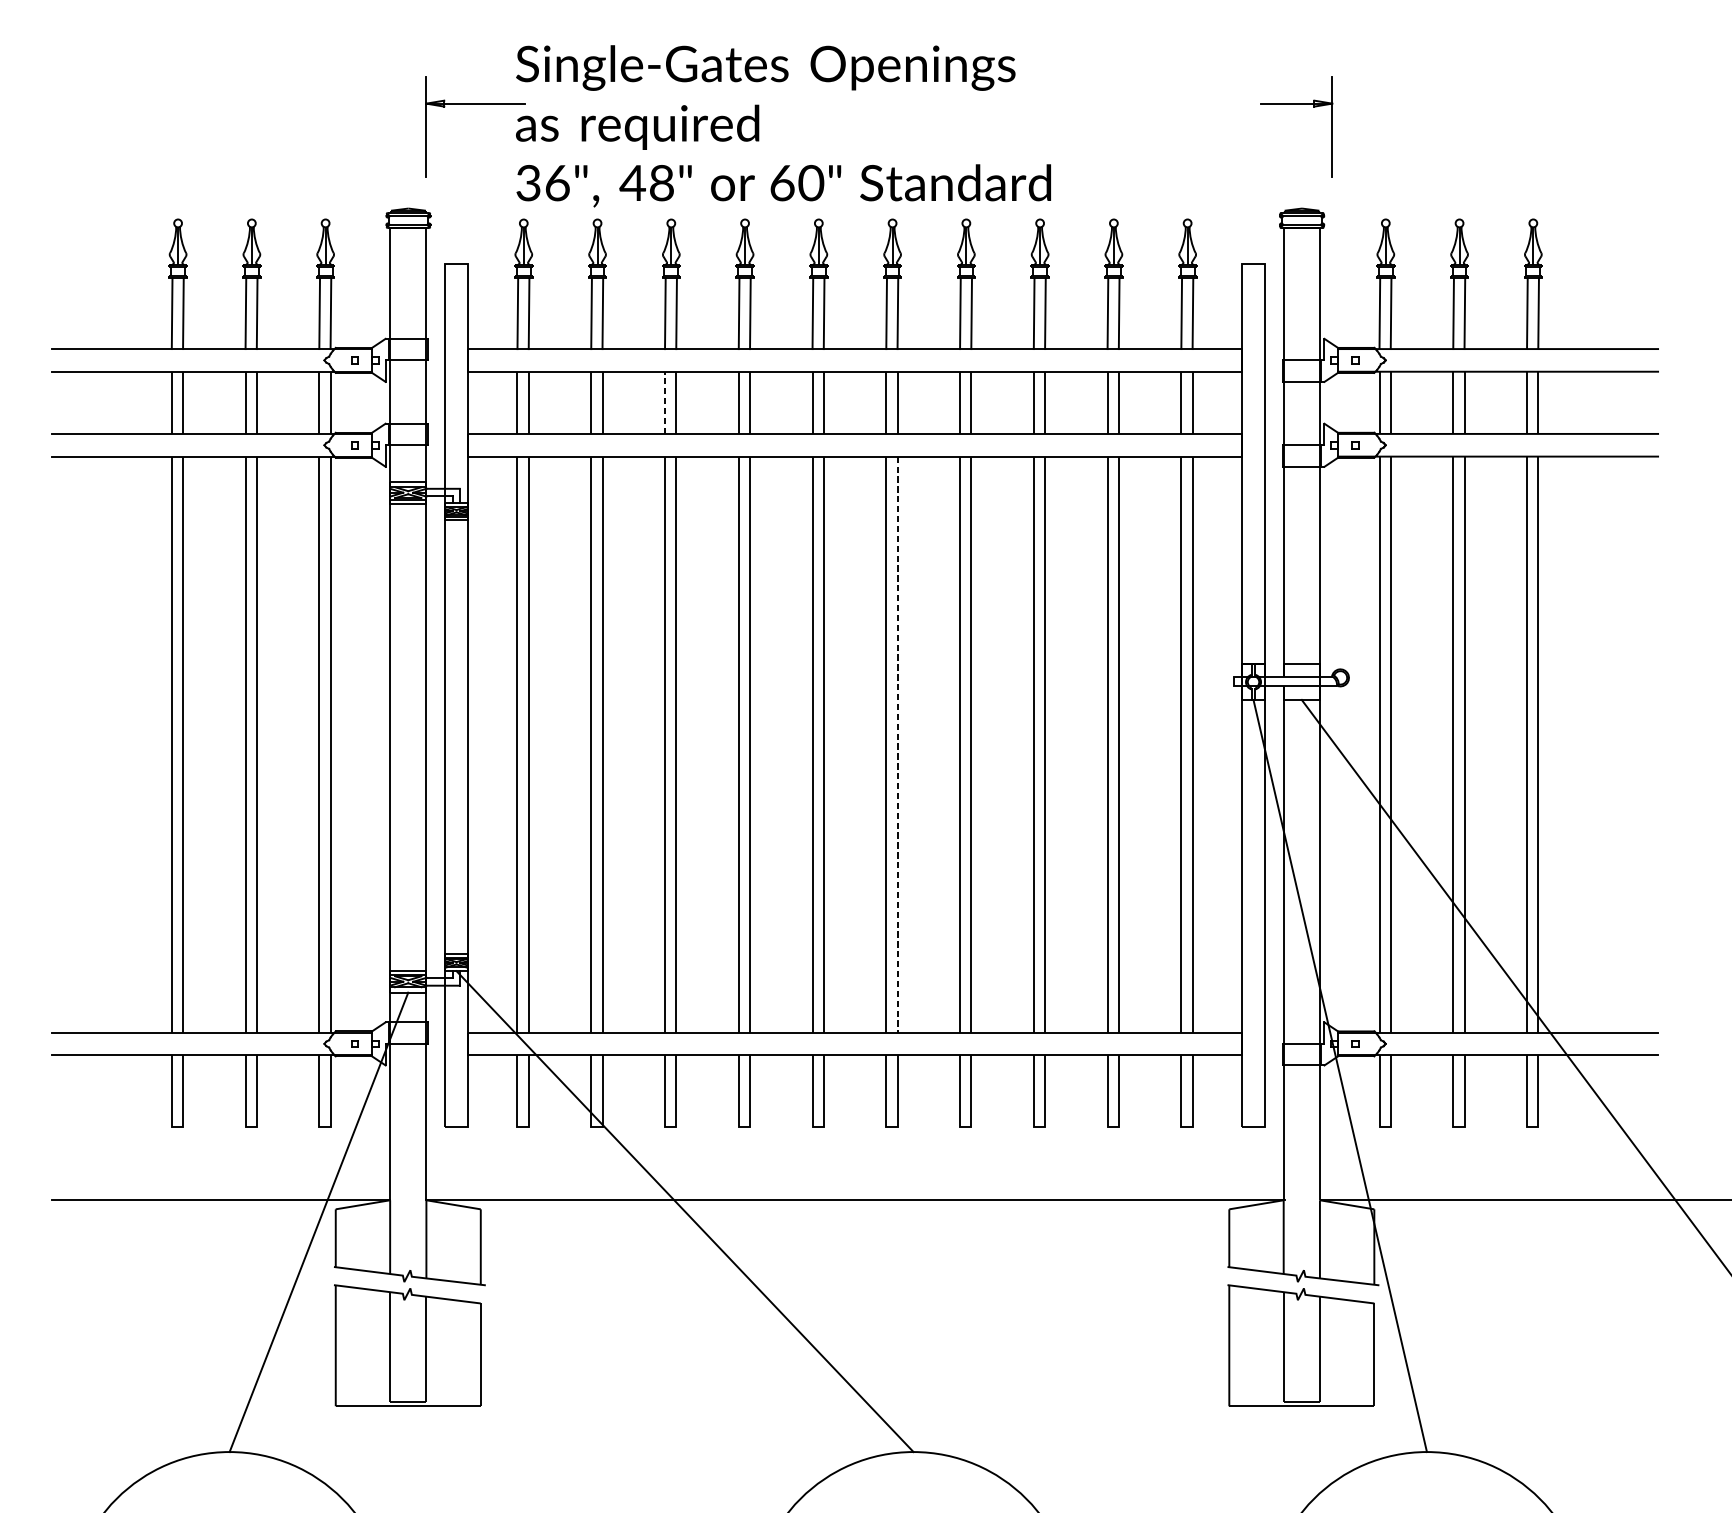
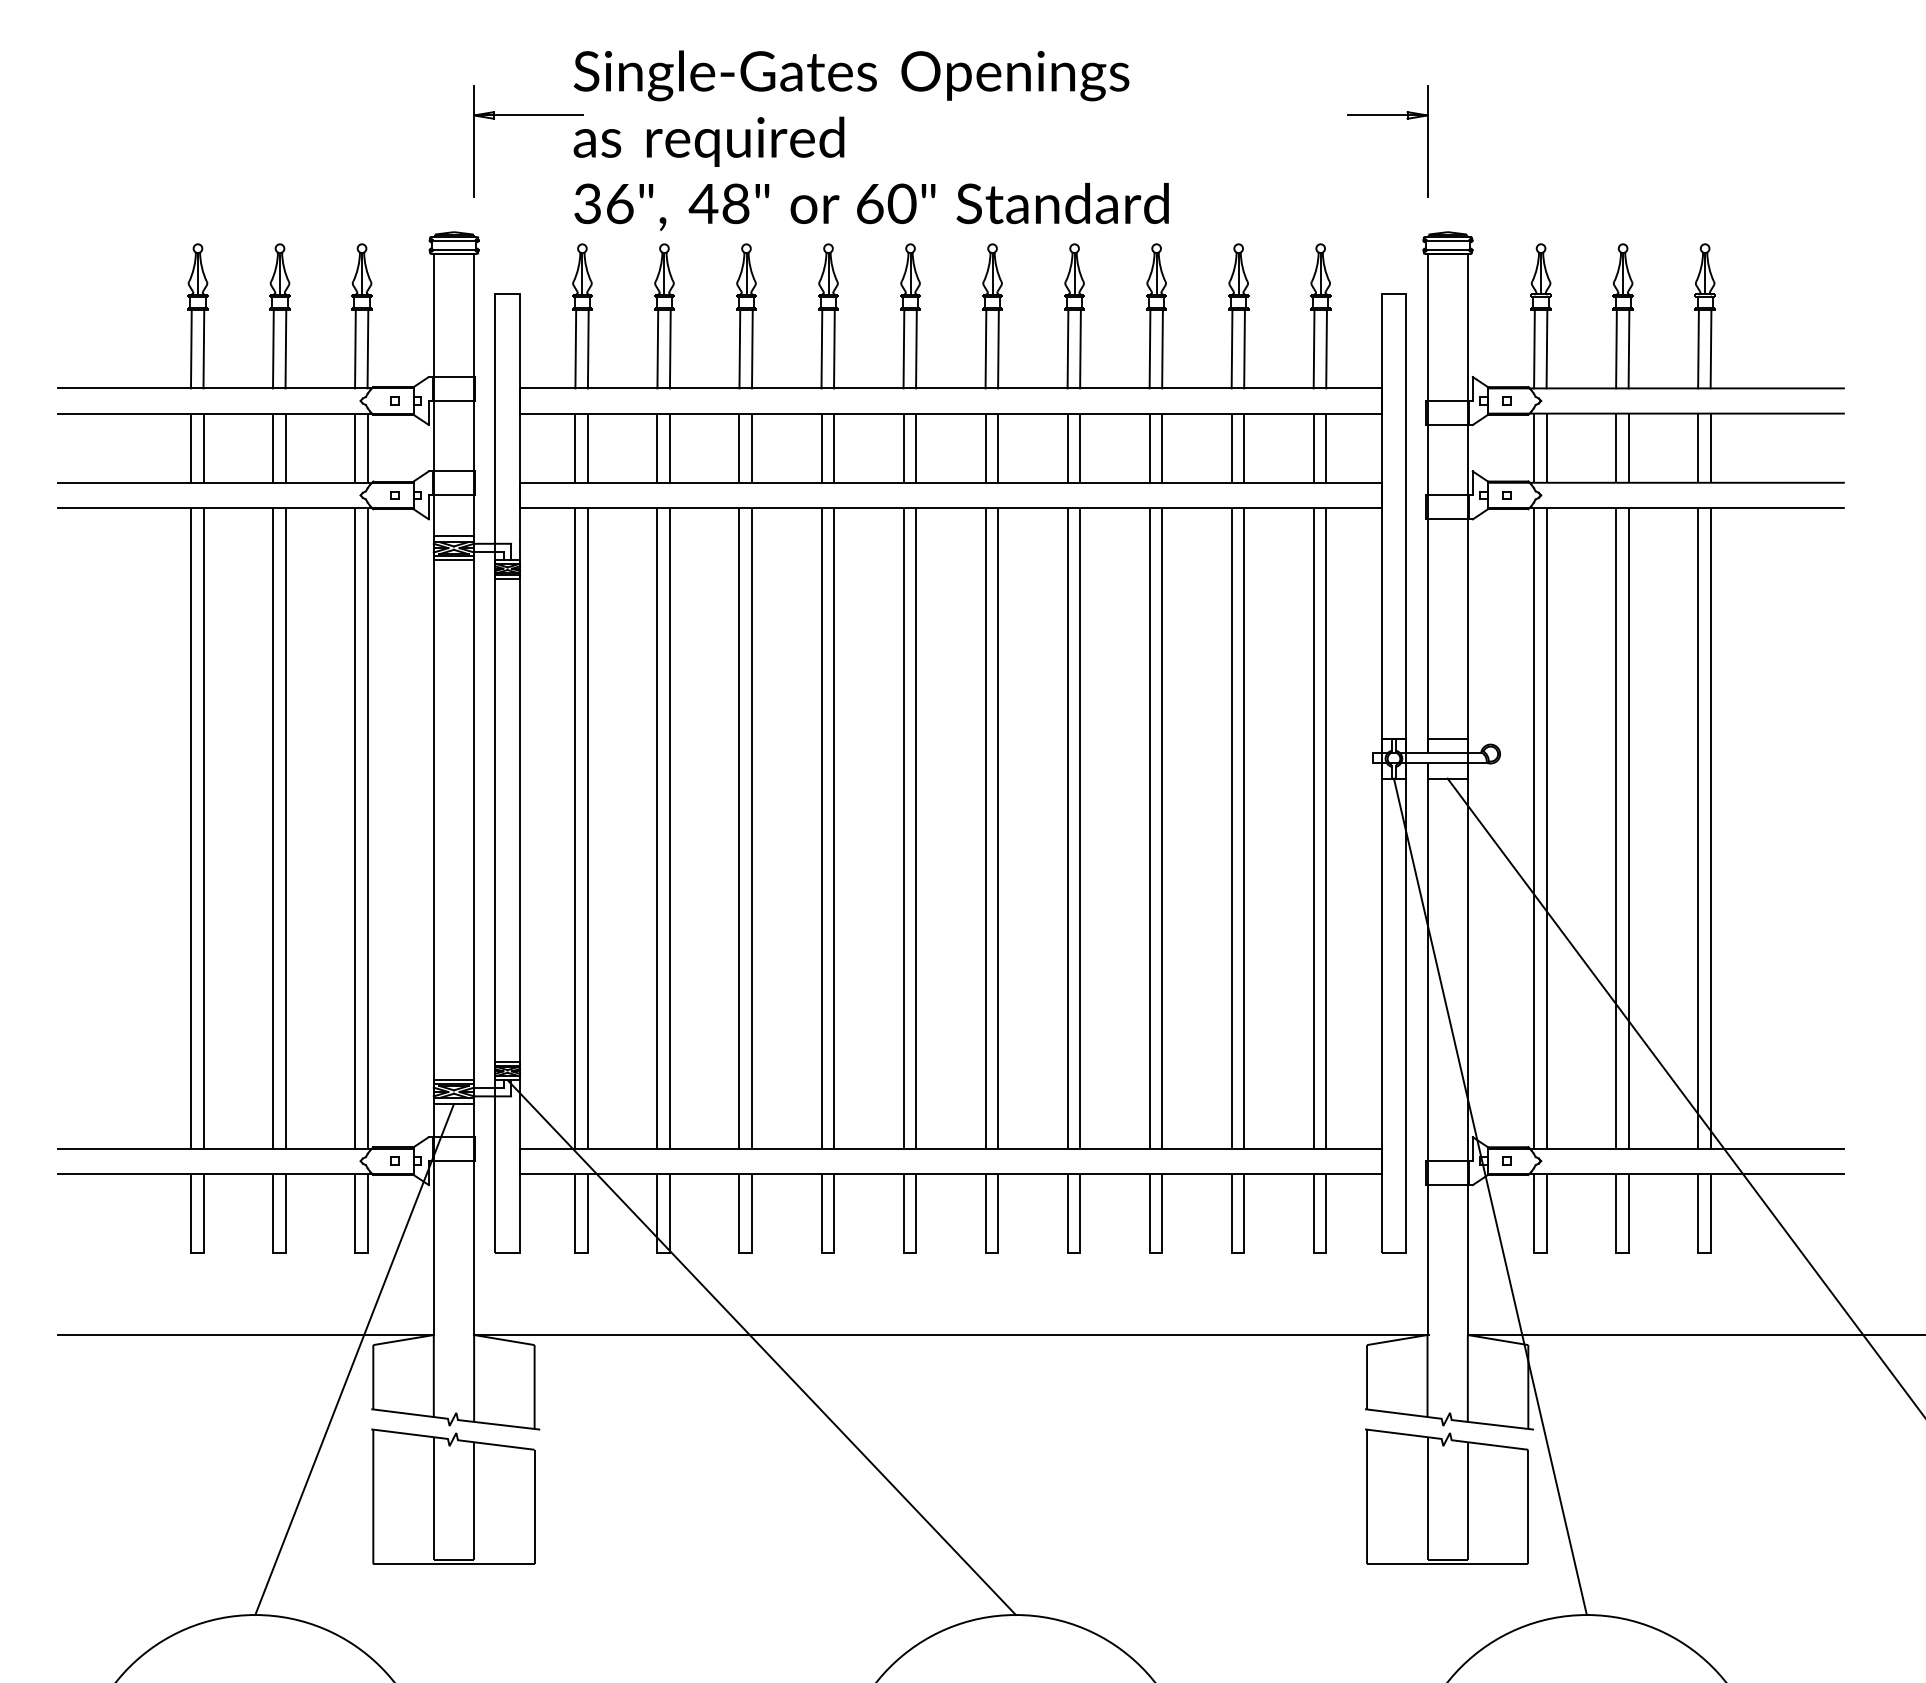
part: (1296, 103) -> (1387, 115), moved
line: (665, 403) -> (739, 448), dashed -> solid
line: (897, 744) -> (998, 828), dashed -> solid

